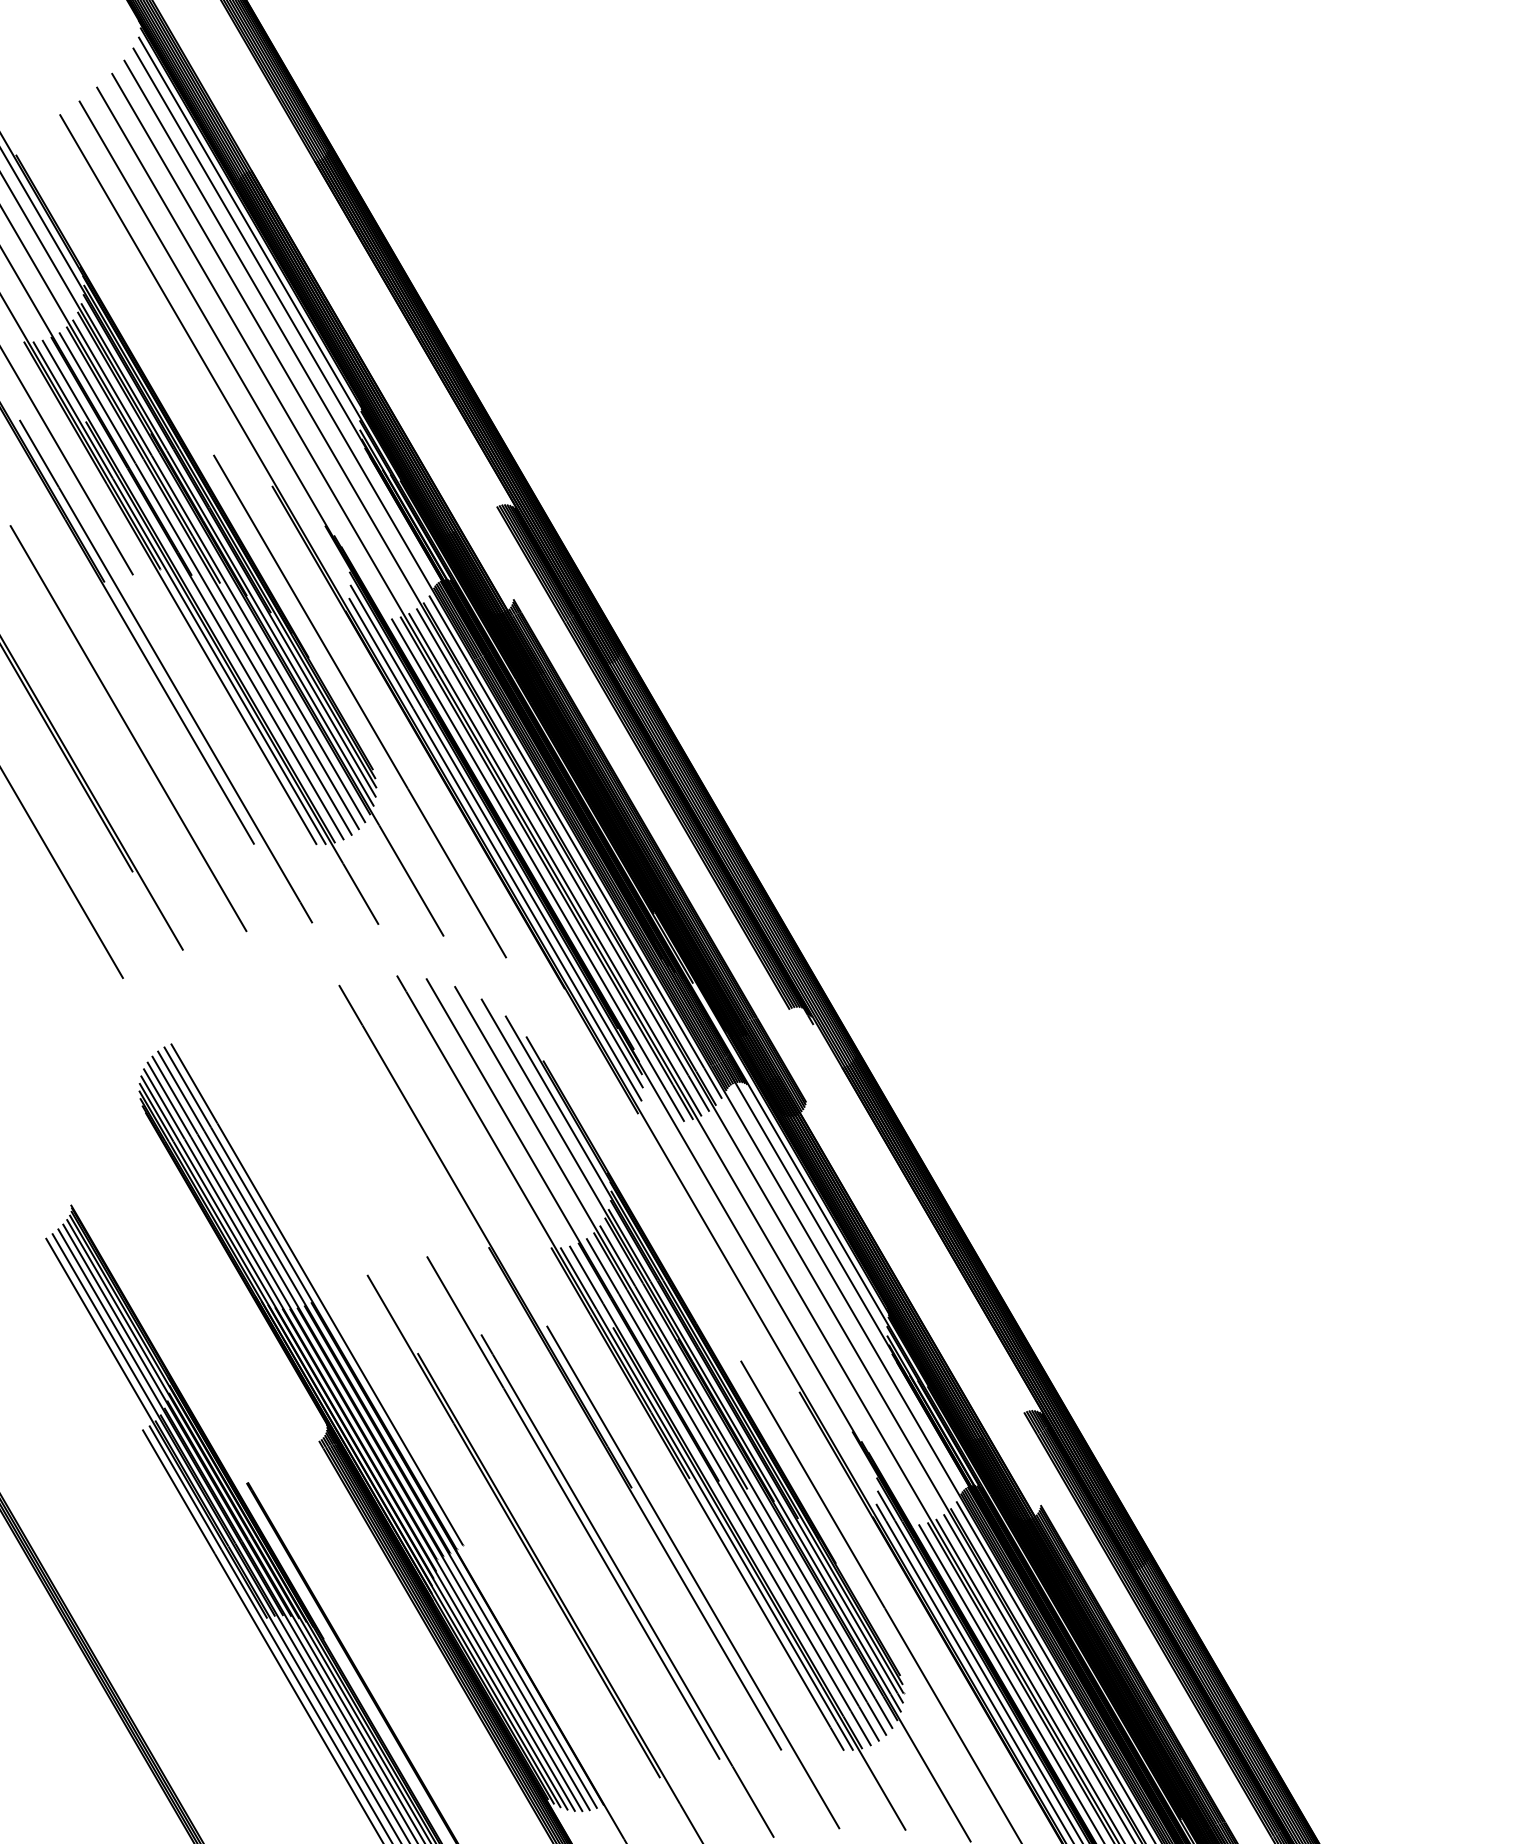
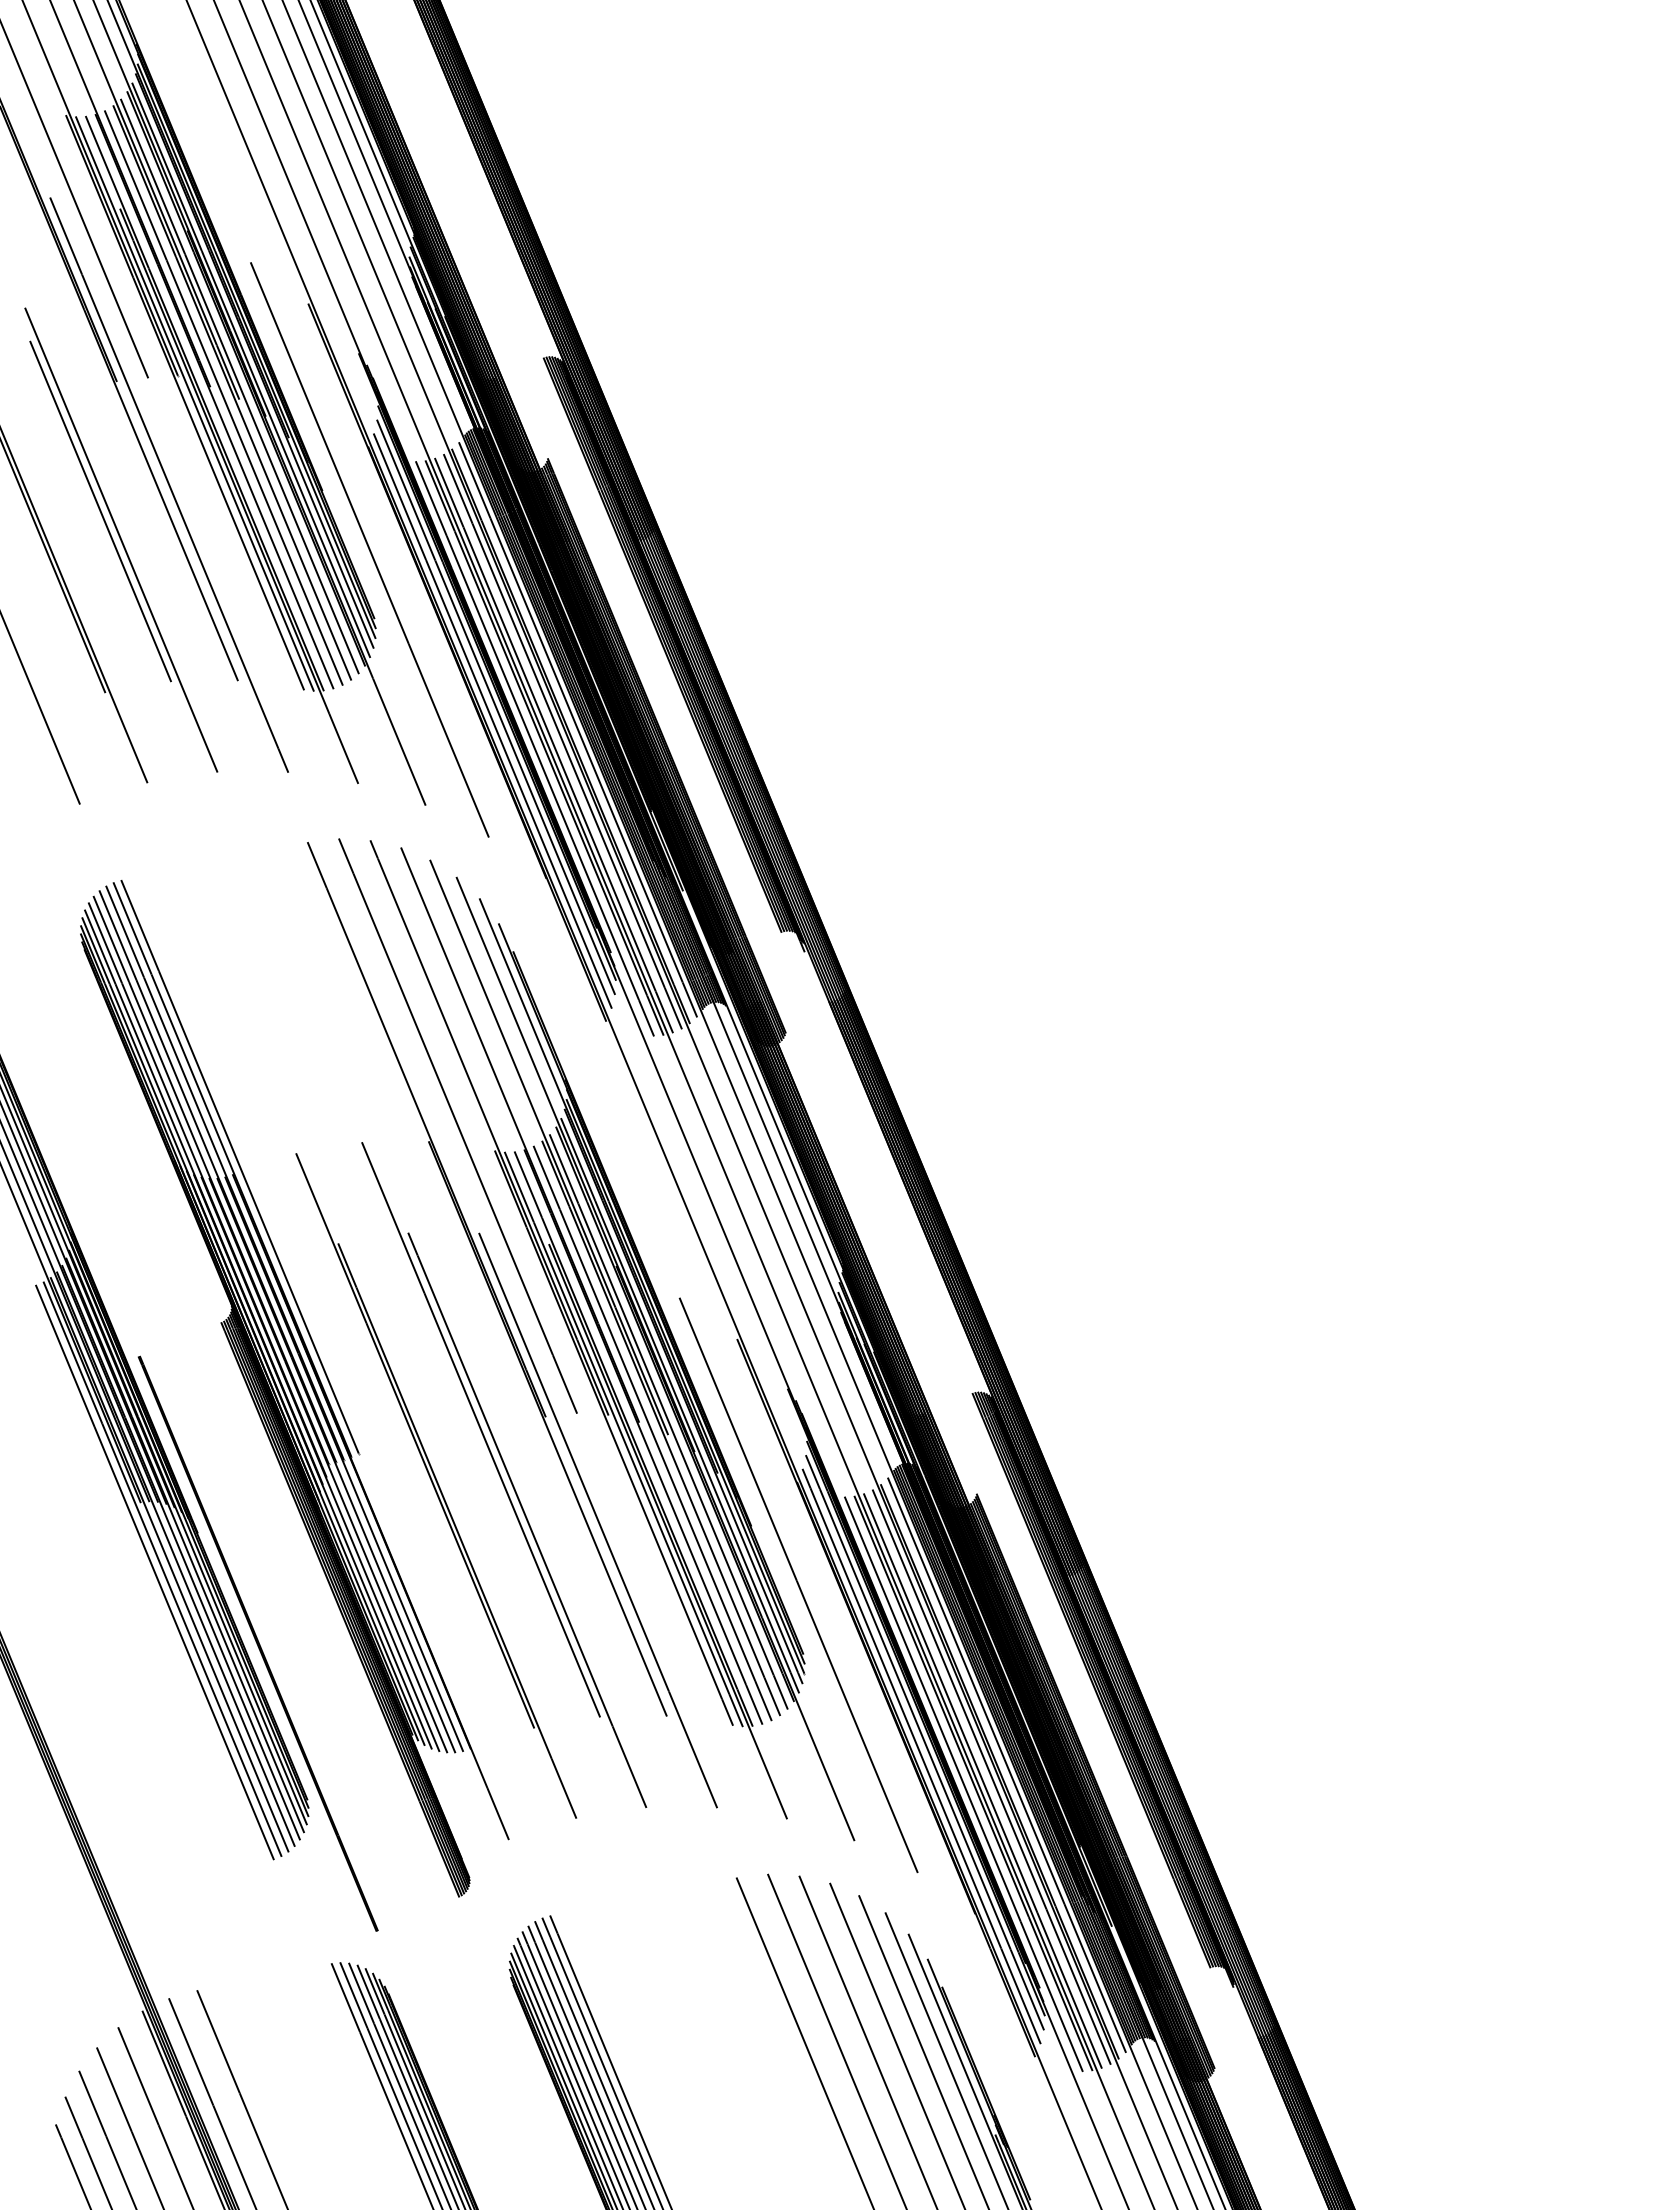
line: (105, 704) -> (100, 511), added
line: (513, 1228) -> (457, 1125), added

